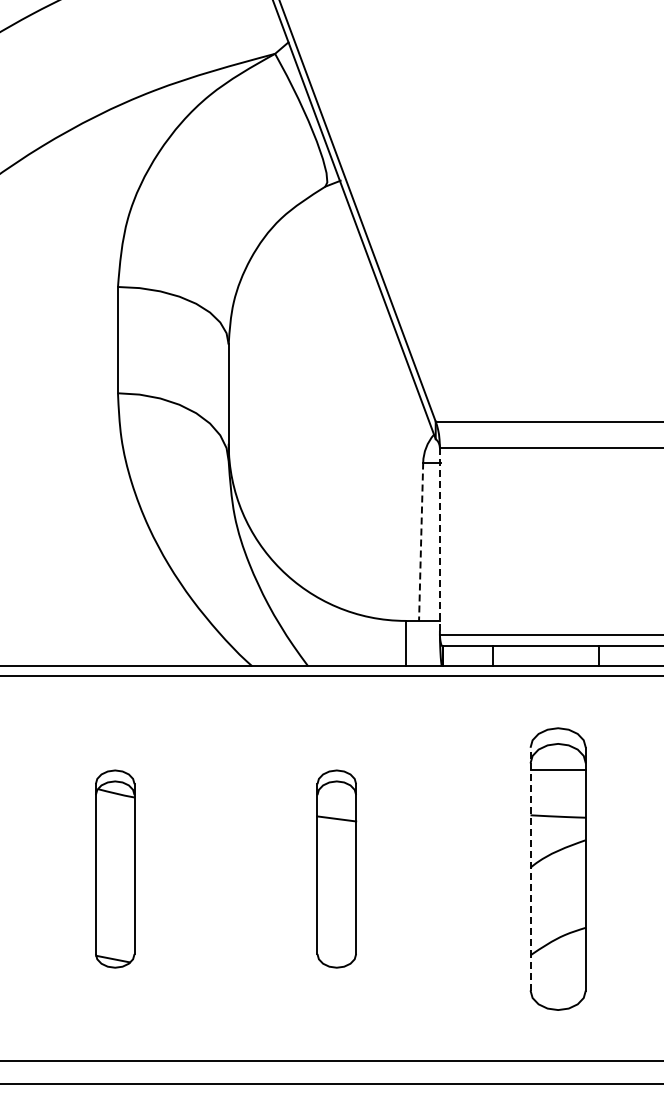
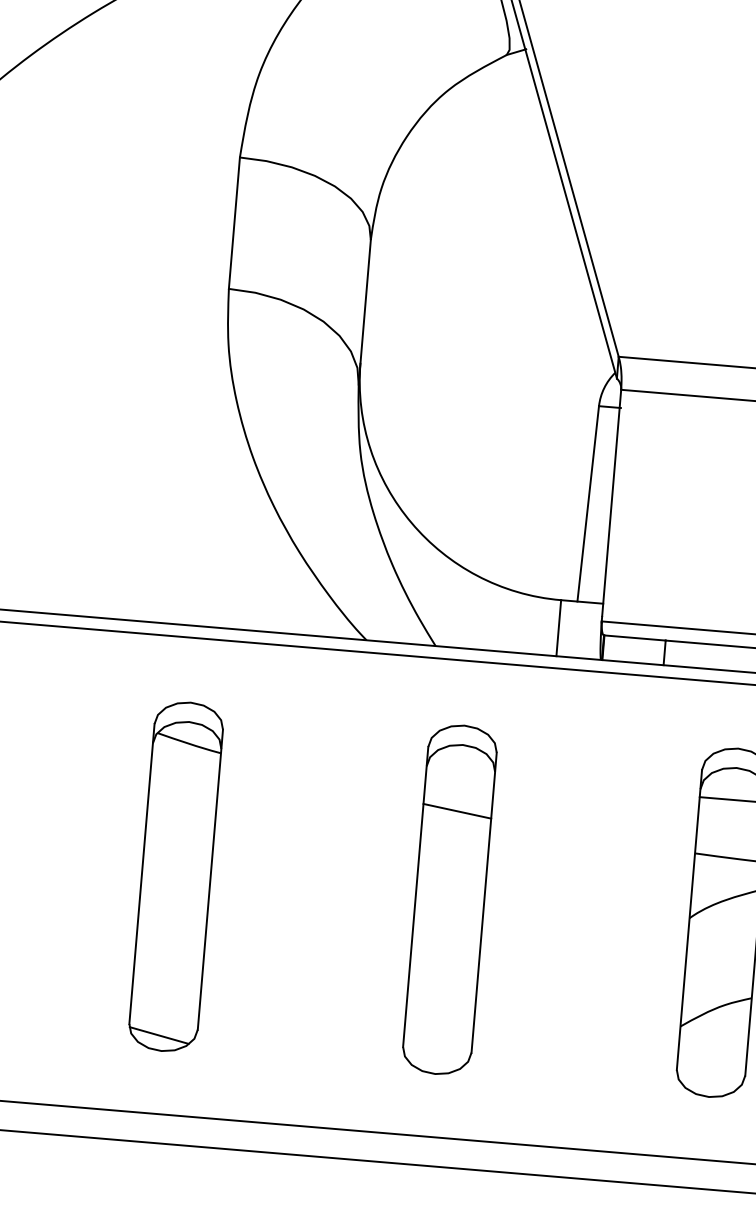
line: (439, 539) -> (611, 503), dashed -> solid
line: (421, 542) -> (588, 504), dashed -> solid
part: (114, 868) -> (175, 875), size x1.43
part: (336, 868) -> (449, 899), size x1.43
line: (530, 868) -> (689, 919), dashed -> solid

